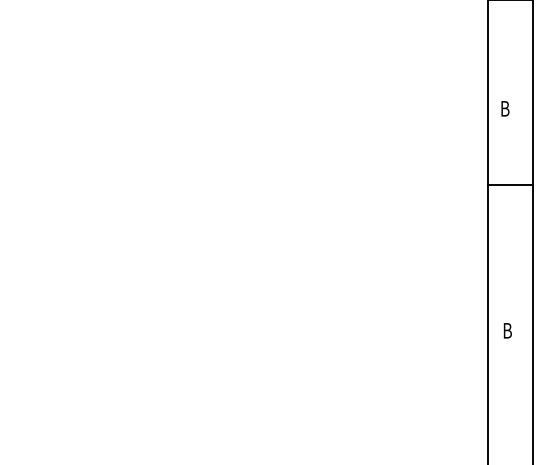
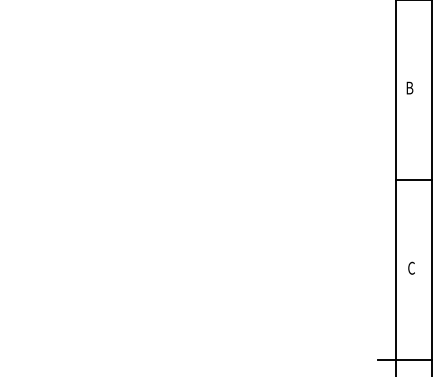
line: (510, 185) -> (414, 180), moved
text: (507, 330) -> (411, 268), B -> C
line: (499, 444) -> (405, 360), added

